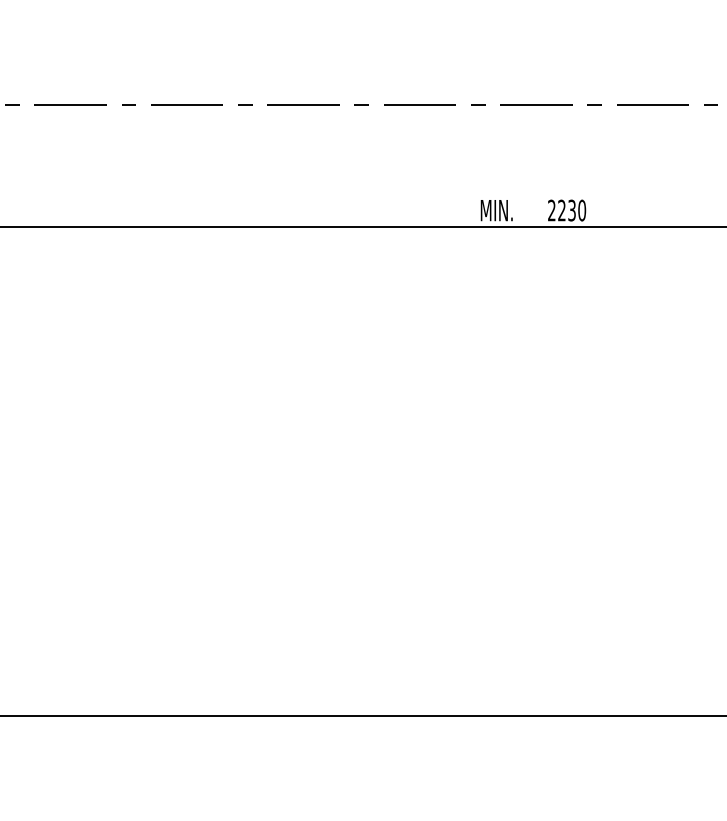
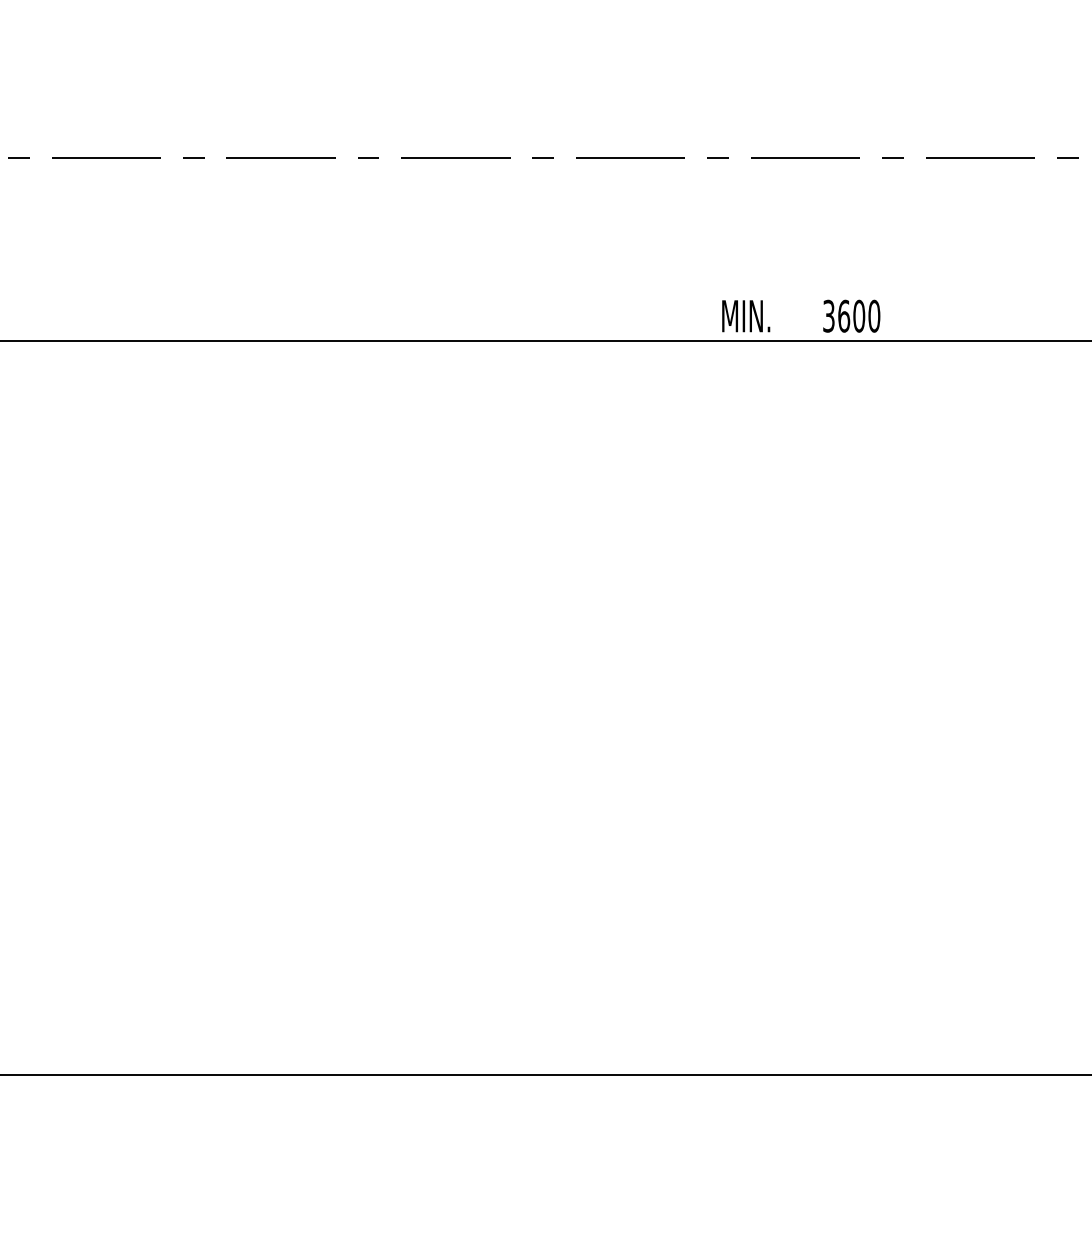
text: (561, 210) -> (843, 316), 2230 -> 3600

